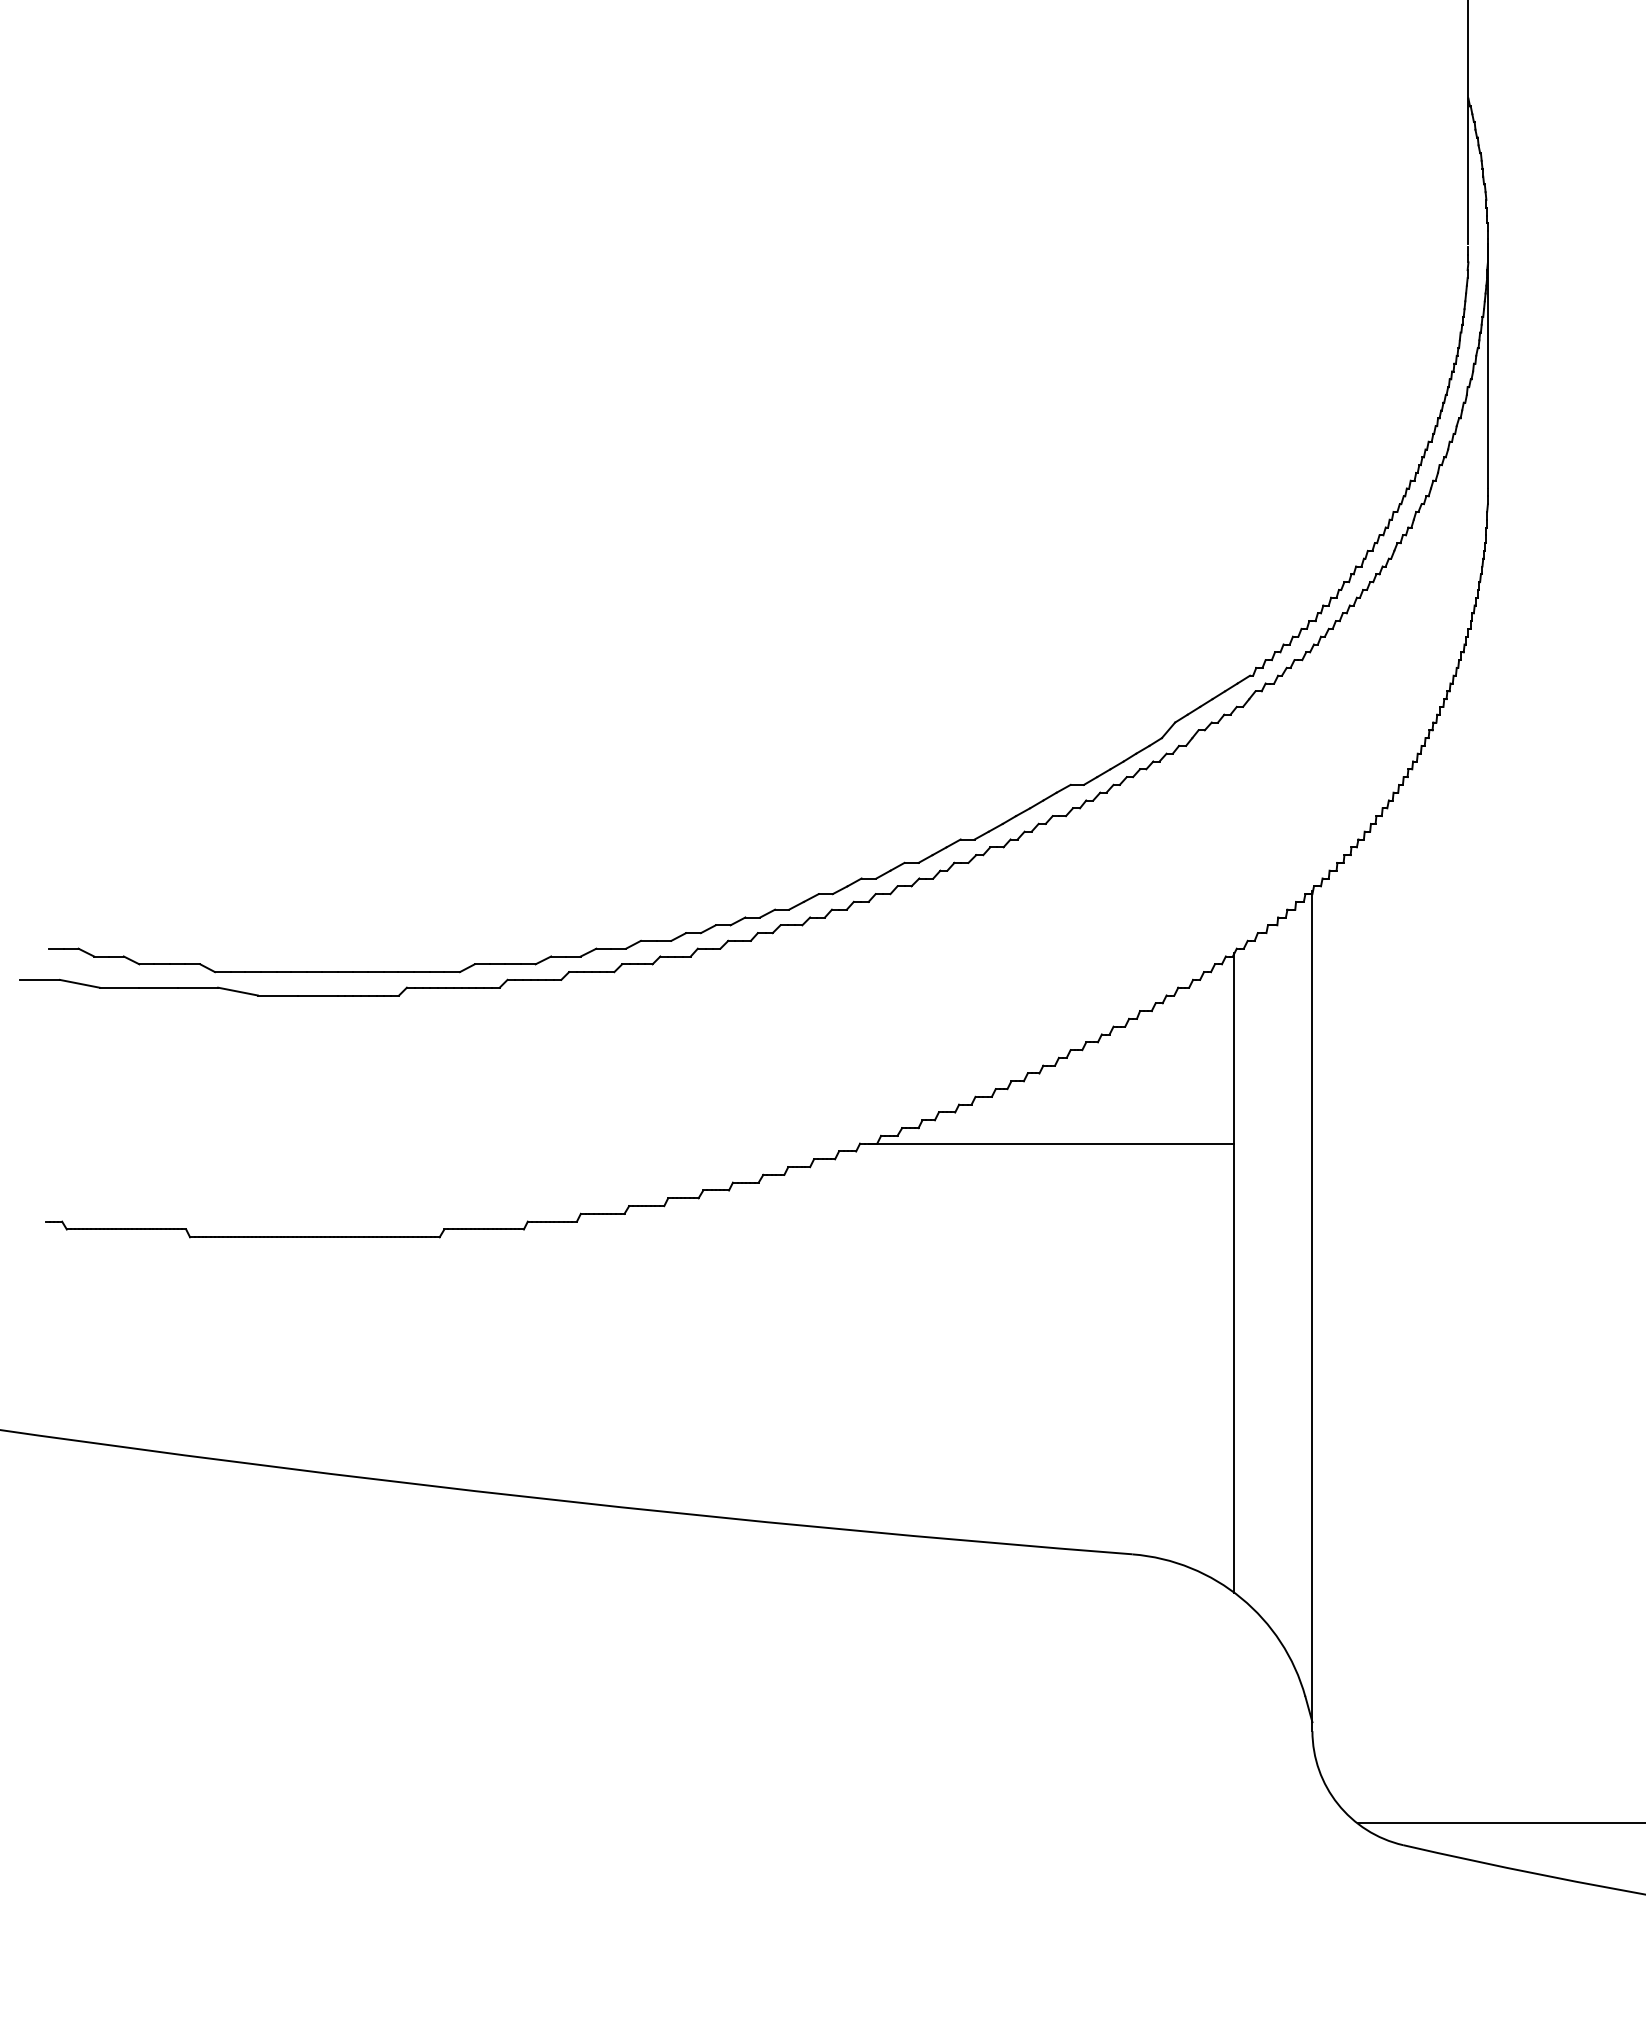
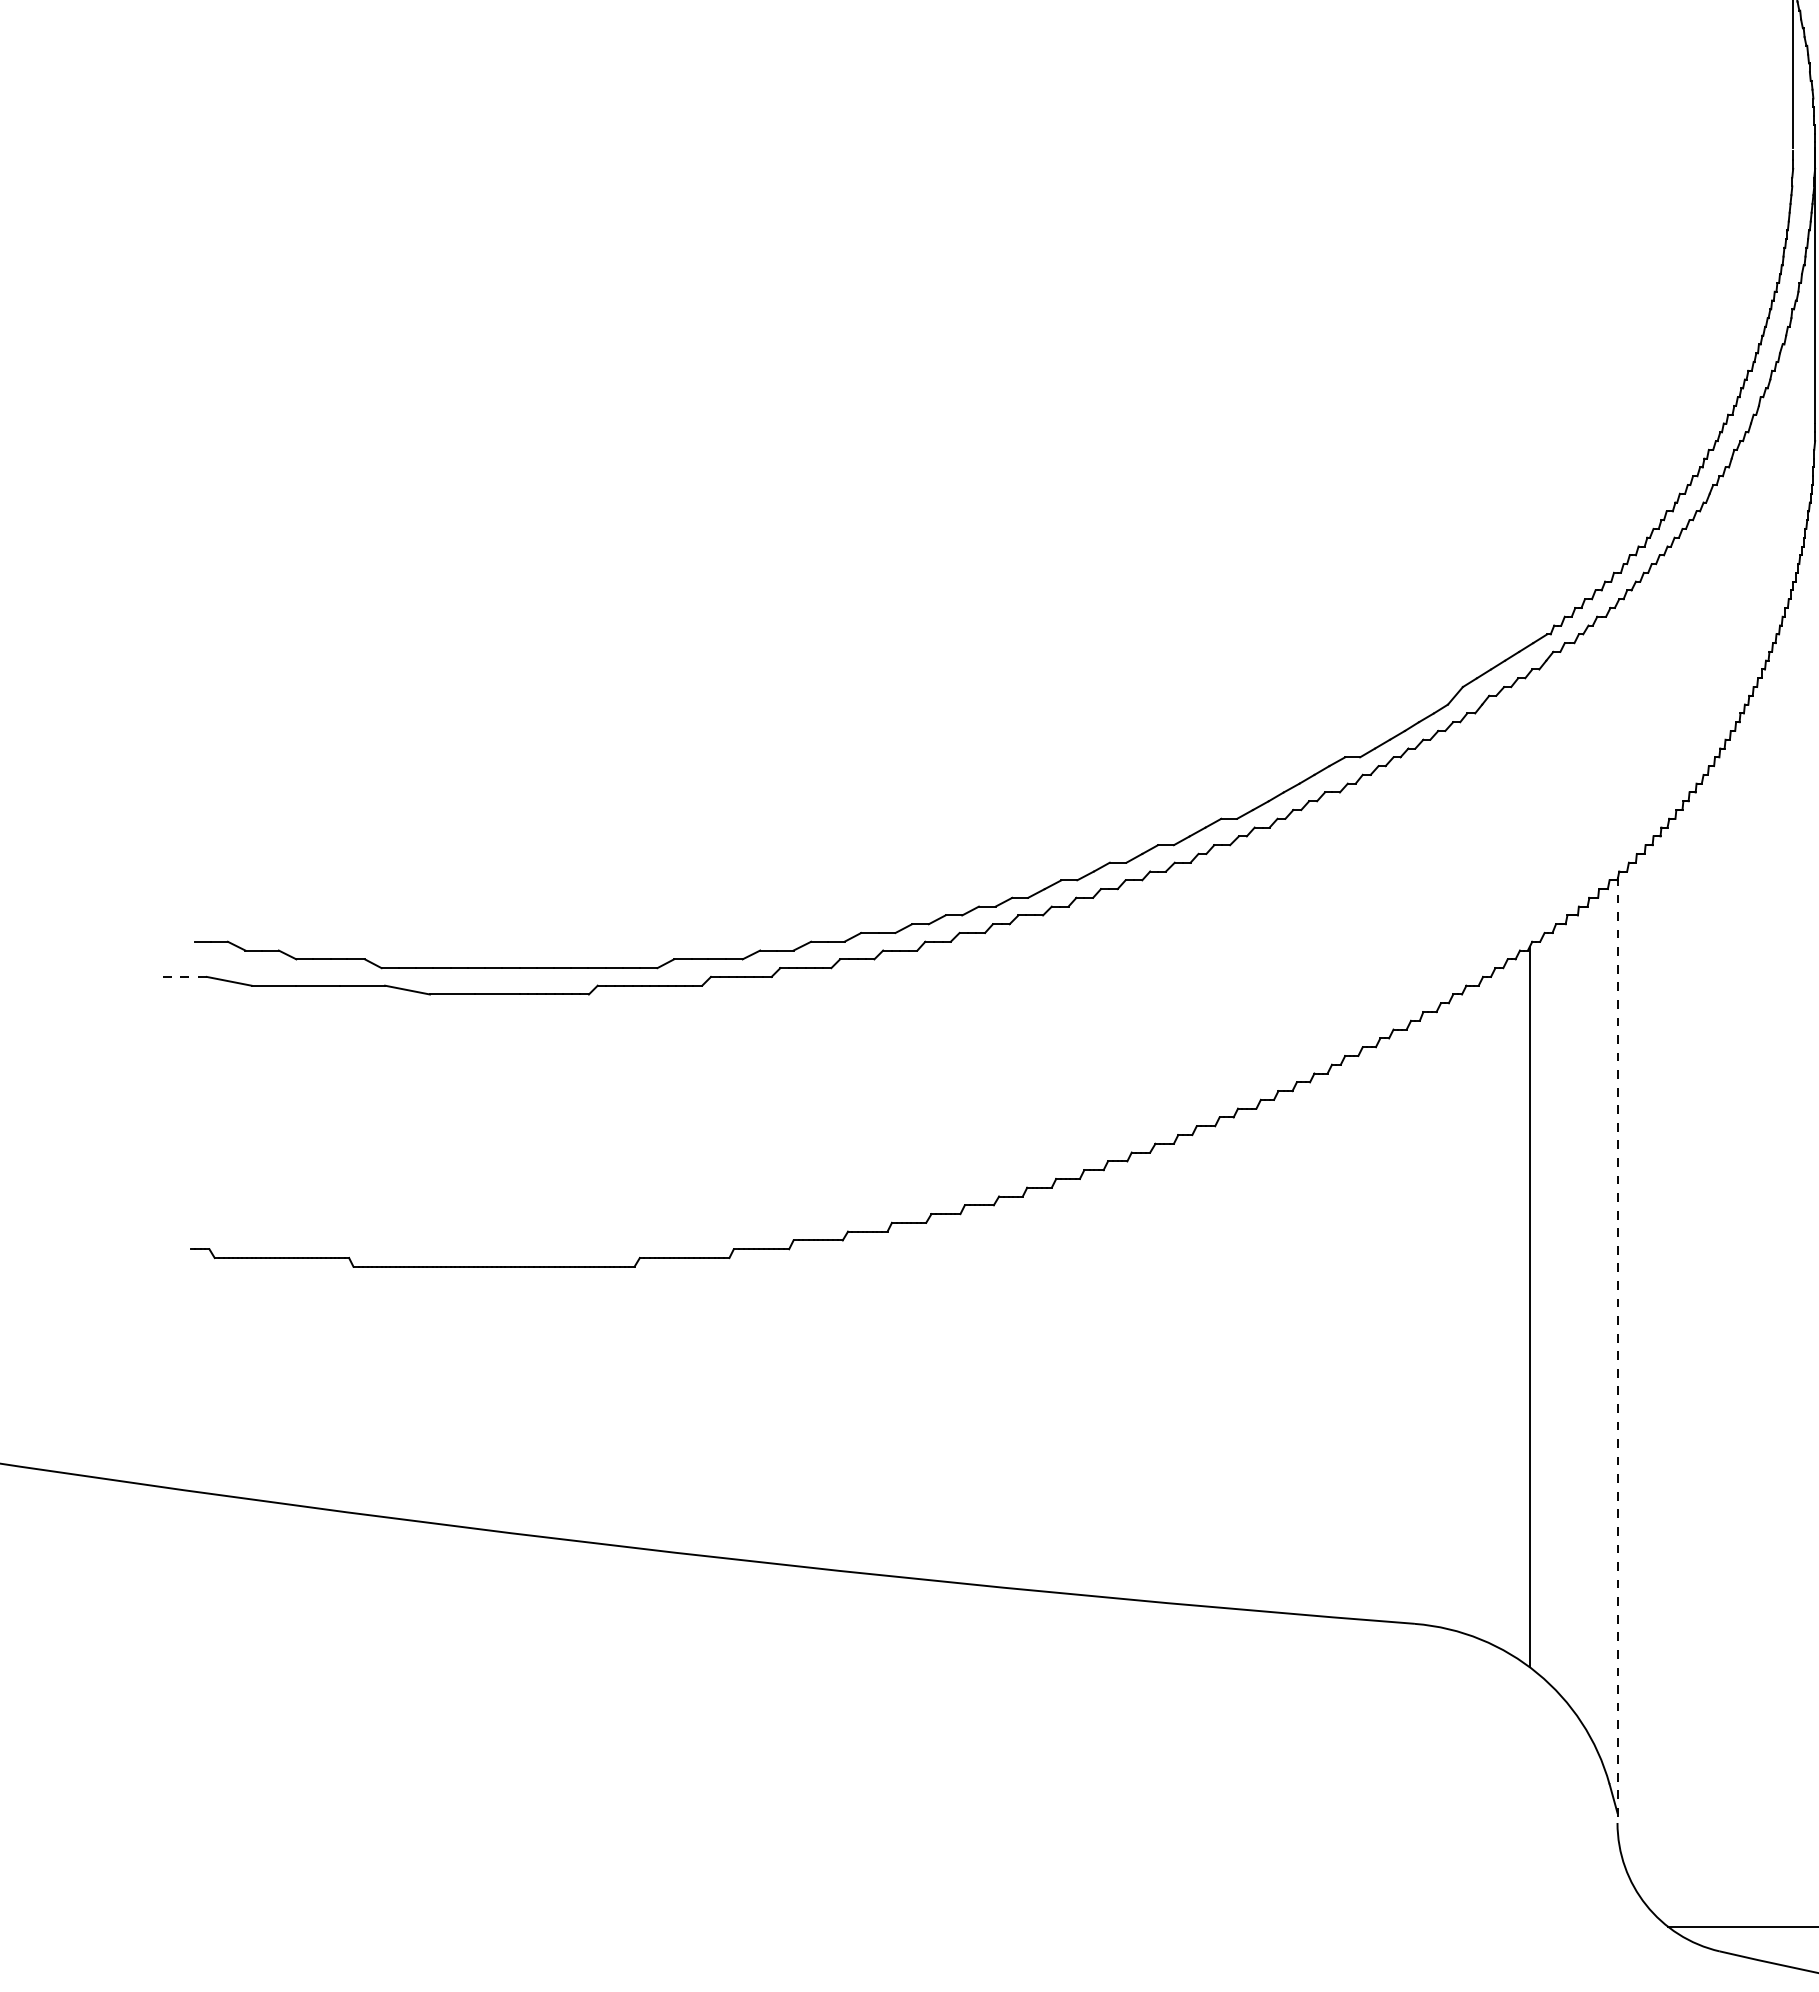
line: (39, 979) -> (183, 976), solid -> dashed
line: (1051, 1143) -> (1323, 1161), removed
line: (1312, 1311) -> (1617, 1350), solid -> dashed

